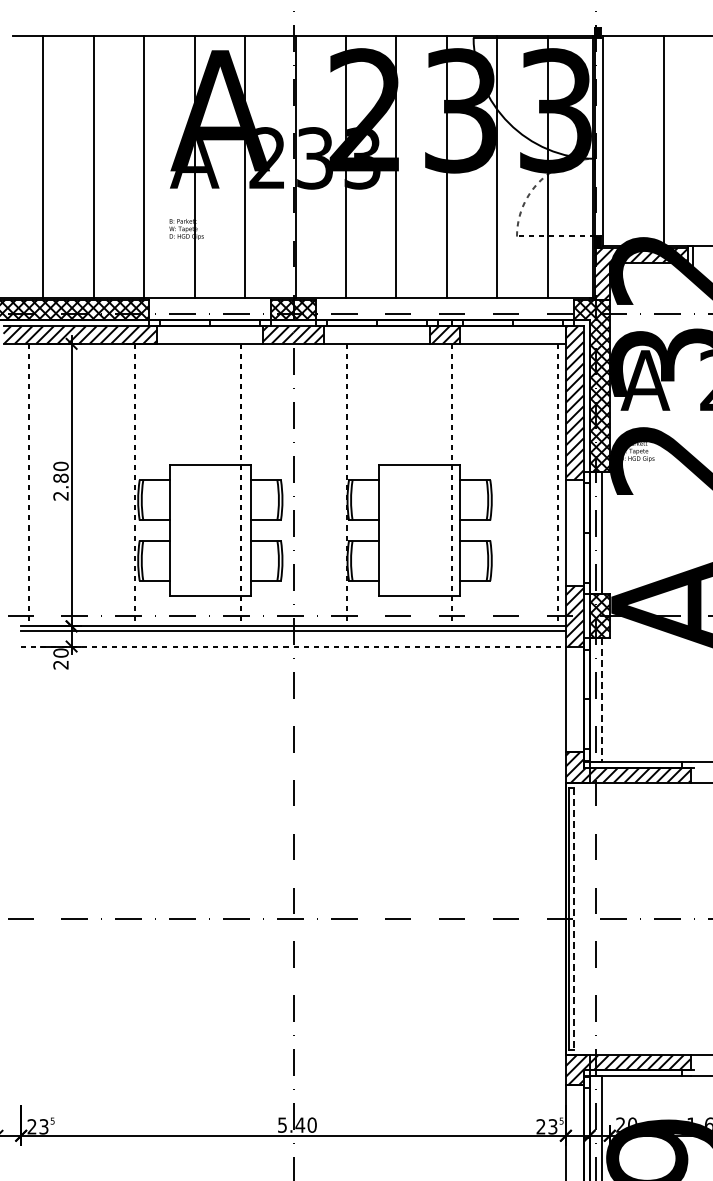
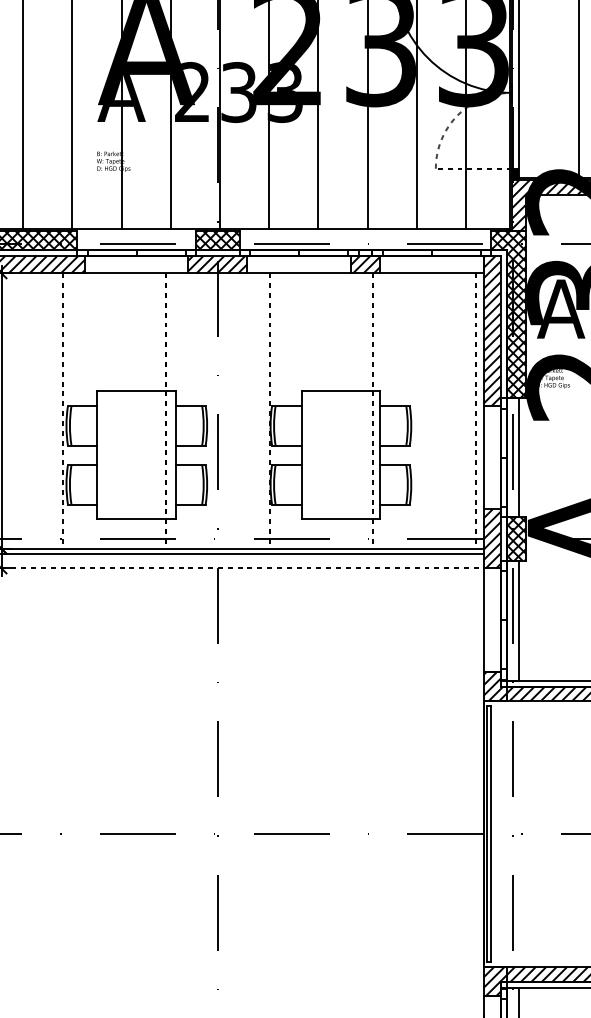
line: (601, 699) -> (518, 620), dashed -> solid
line: (573, 919) -> (490, 834), dashed -> solid

